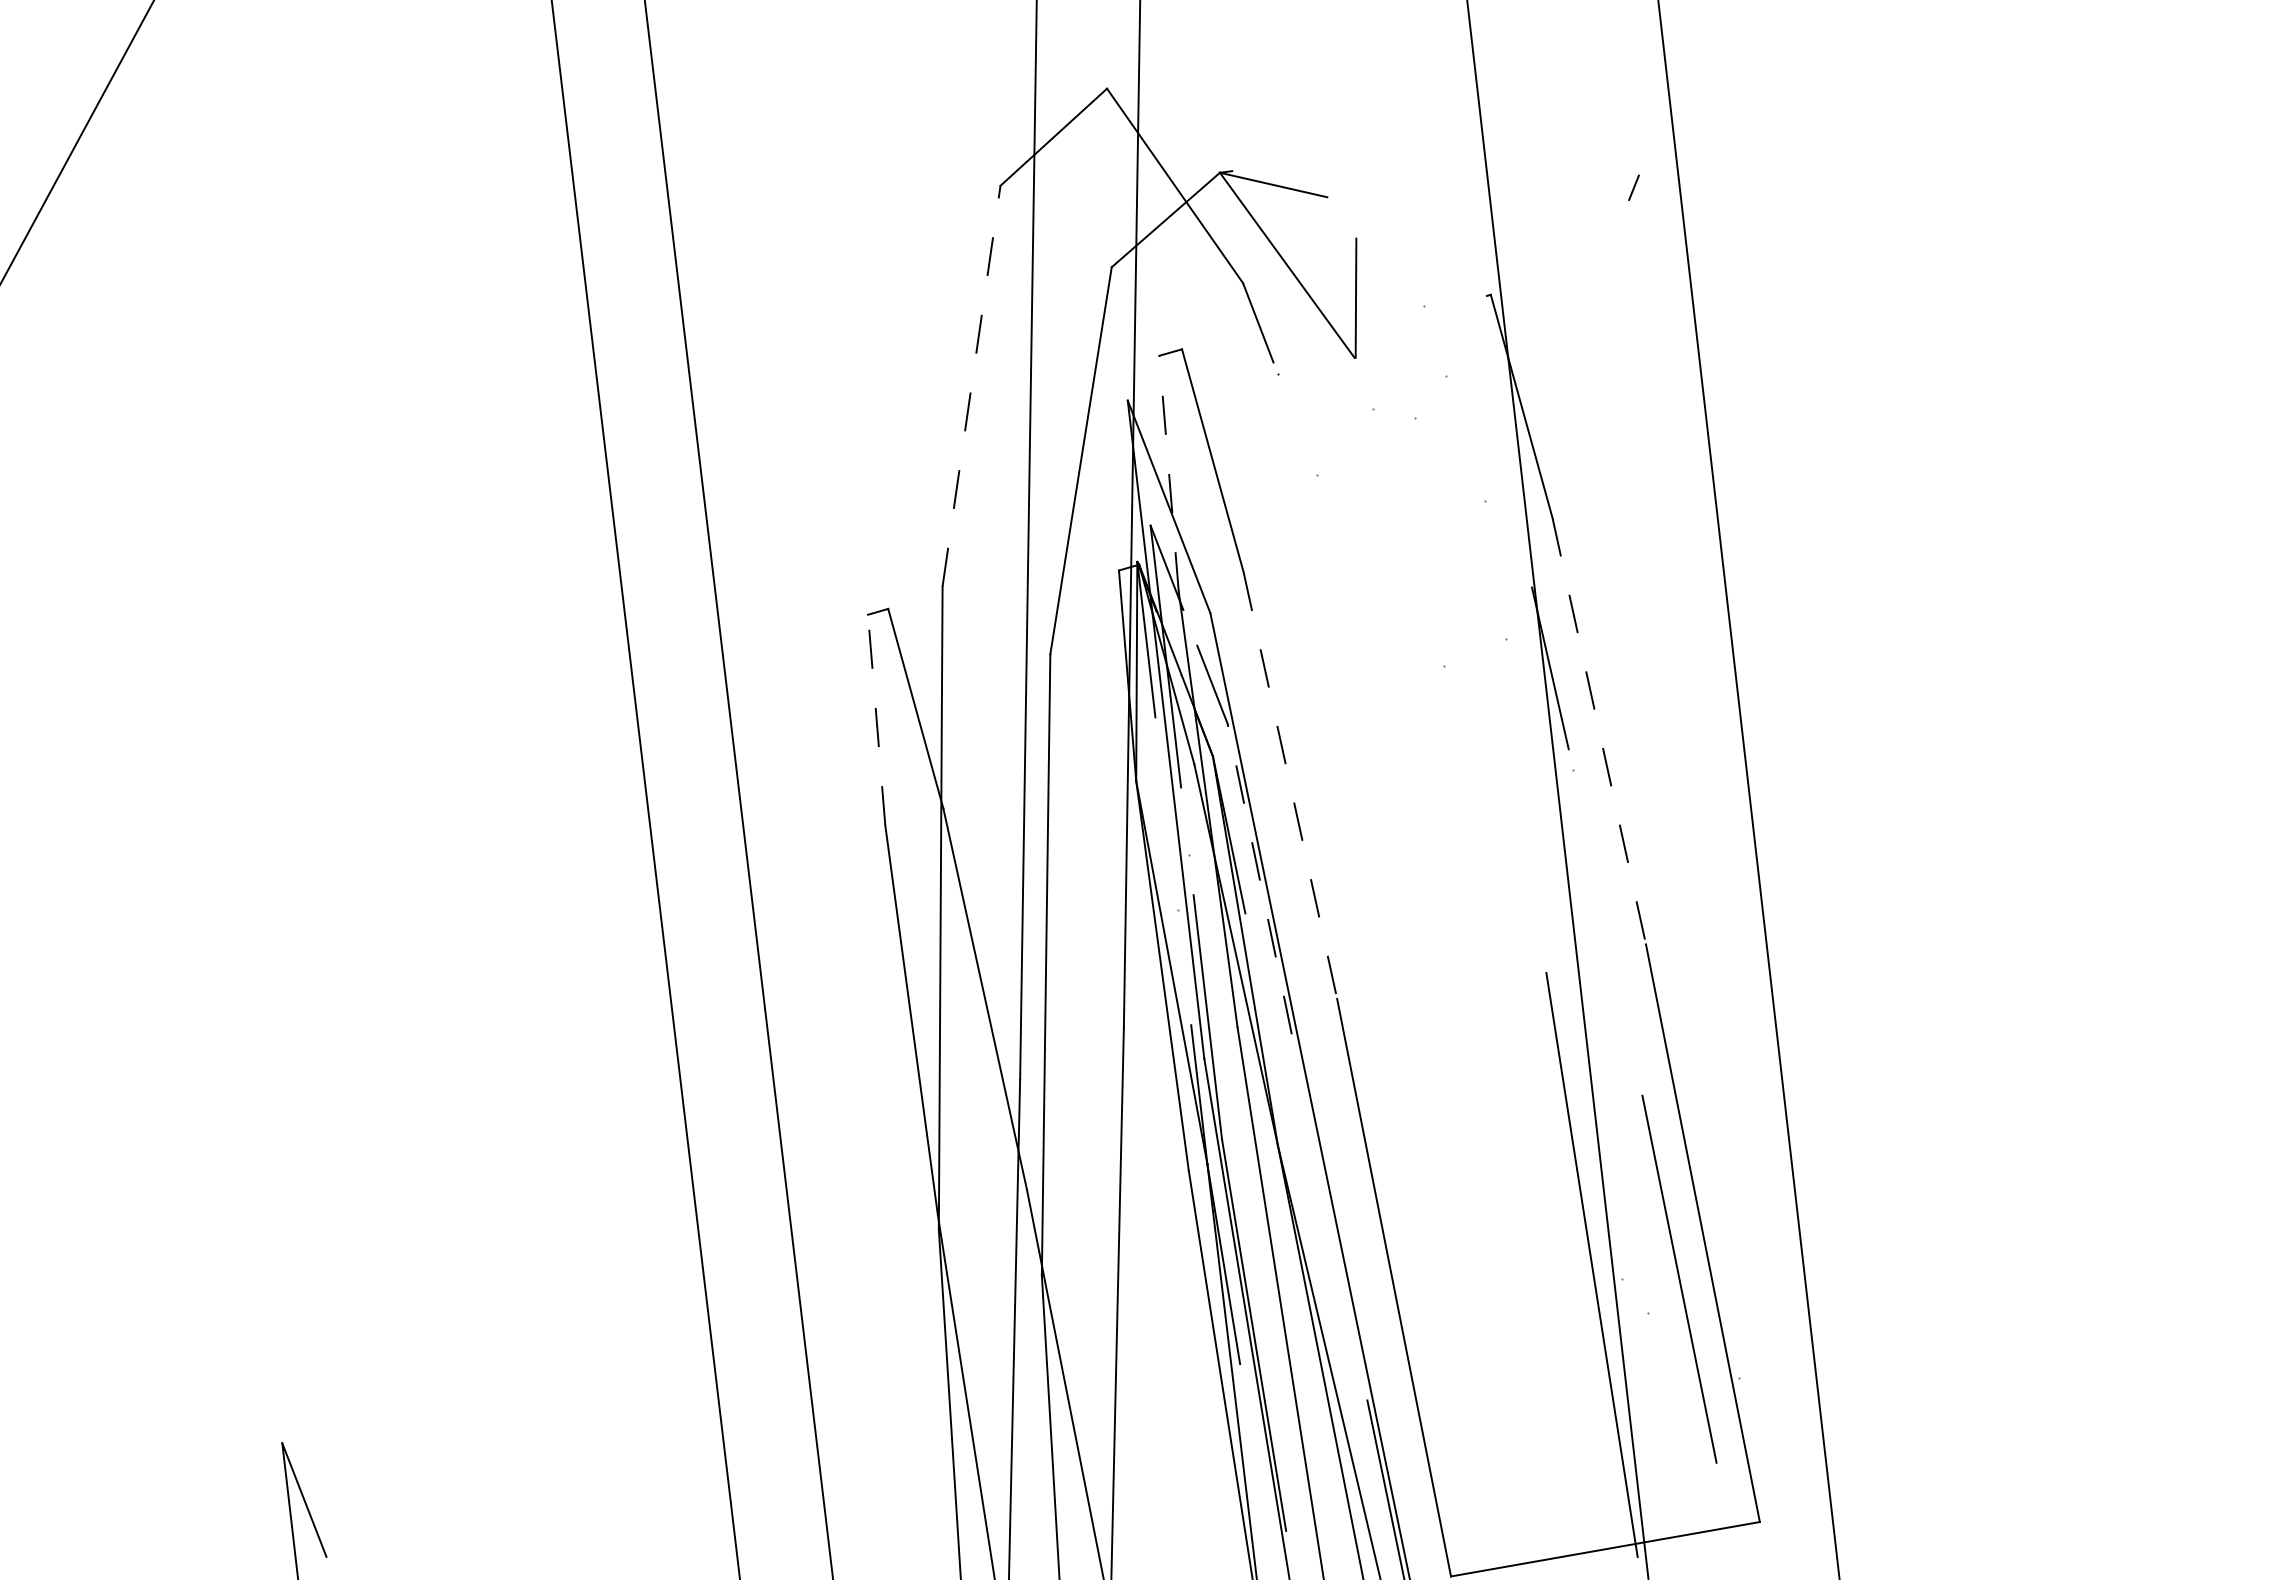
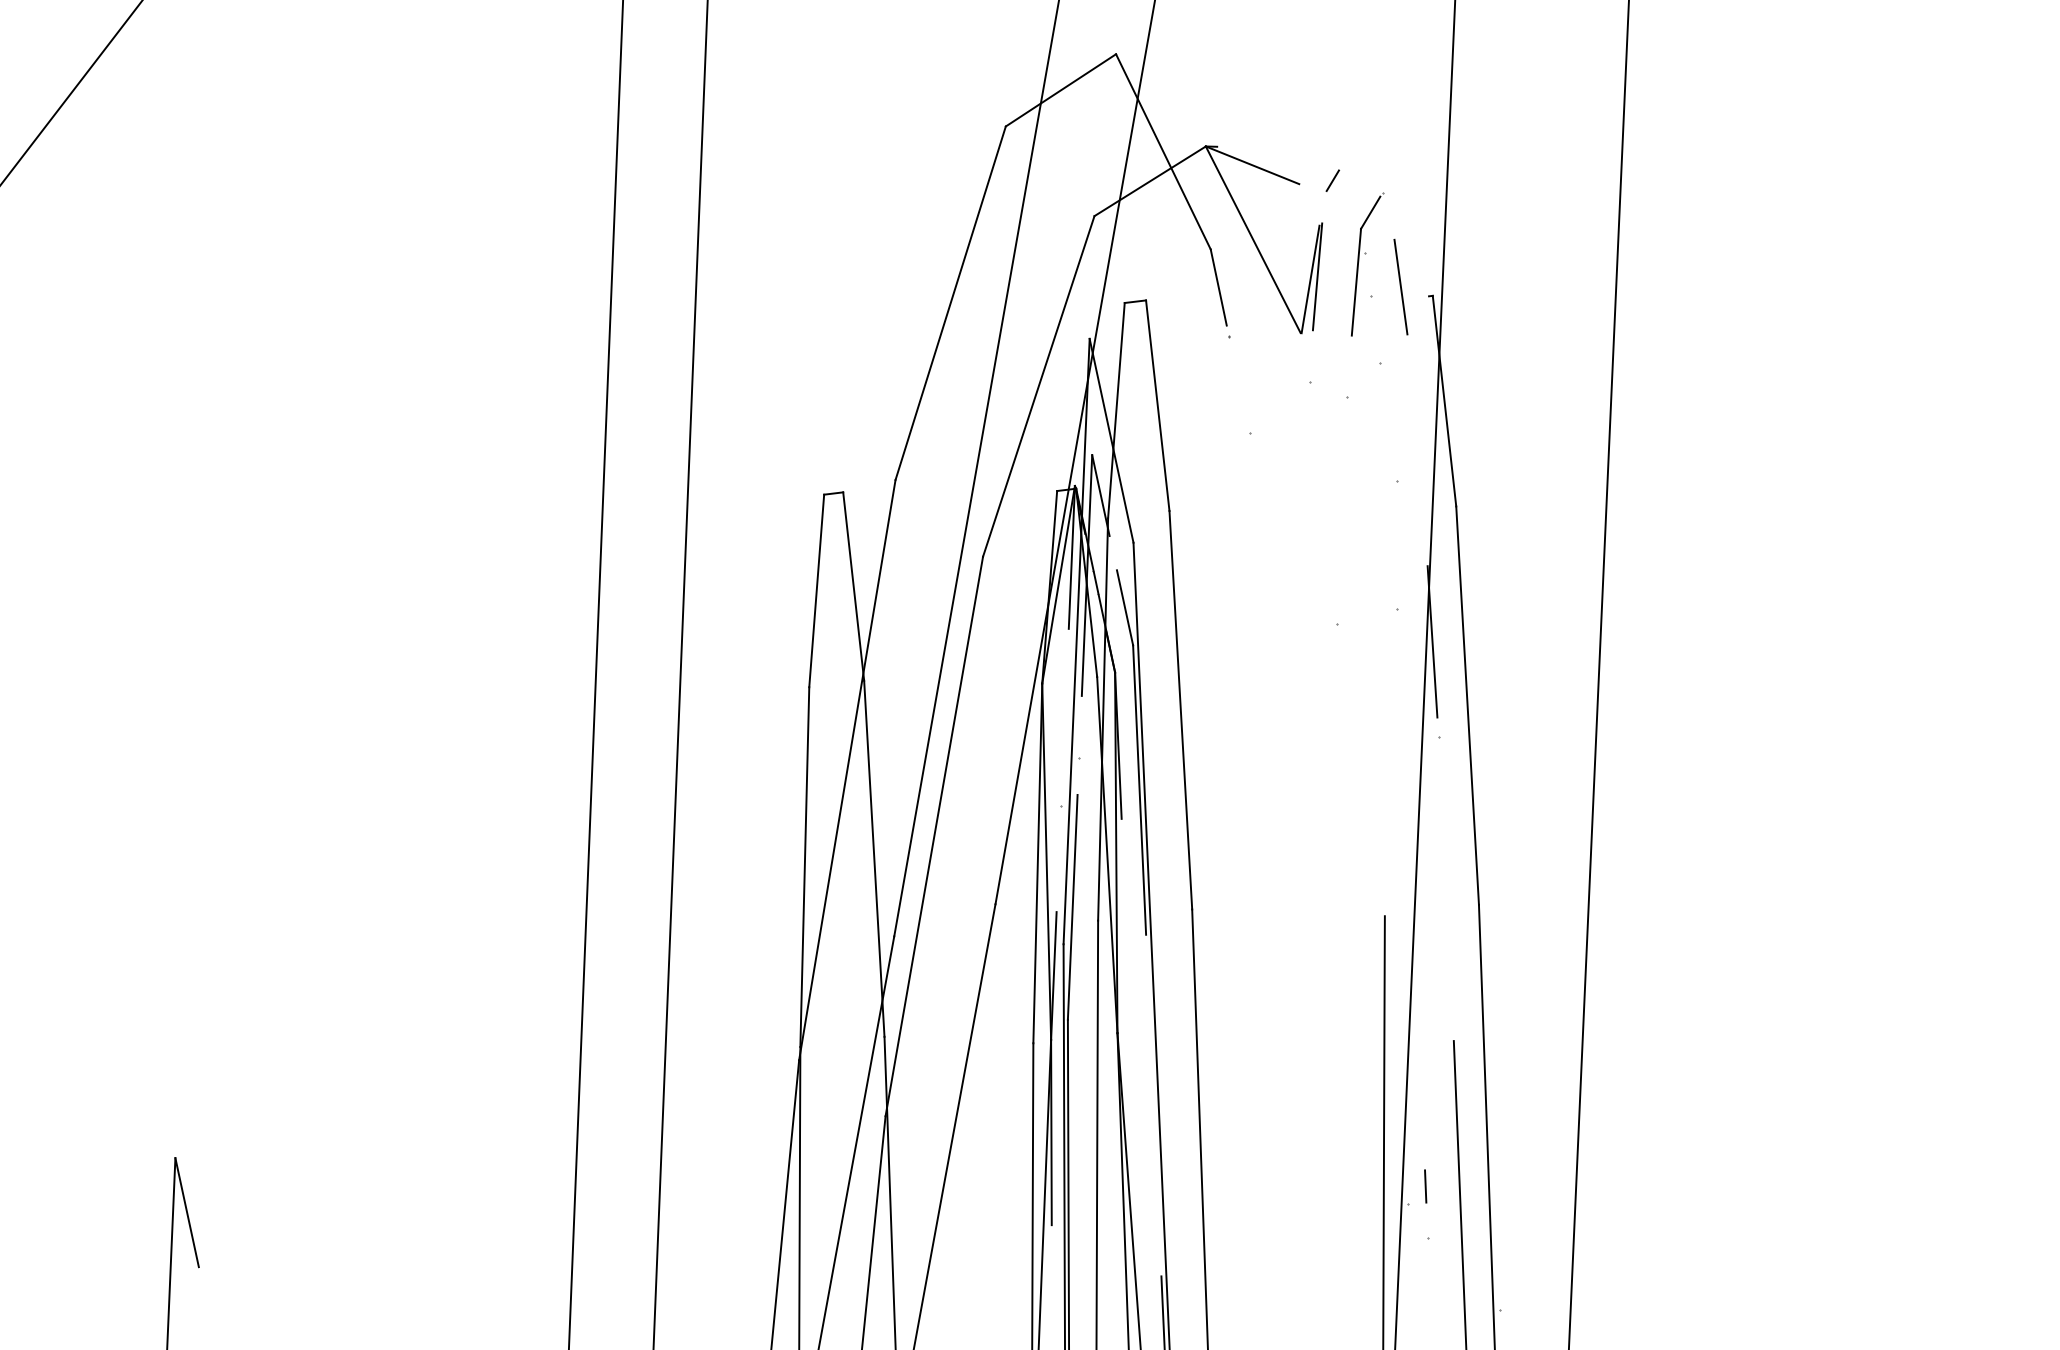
line: (1633, 187) -> (1332, 180), moved
part: (1410, 271) -> (1363, 263), added
line: (1454, 290) -> (1400, 286), added
line: (1362, 293) -> (1317, 276), added
line: (971, 385) -> (950, 302), dashed -> solid
line: (1169, 473) -> (1116, 410), dashed -> solid
line: (876, 719) -> (816, 590), dashed -> solid
line: (1599, 731) -> (1467, 705), dashed -> solid
line: (1290, 786) -> (1180, 710), dashed -> solid
line: (1259, 878) -> (1139, 789), dashed -> solid
line: (1636, 1257) -> (1425, 1186), added

